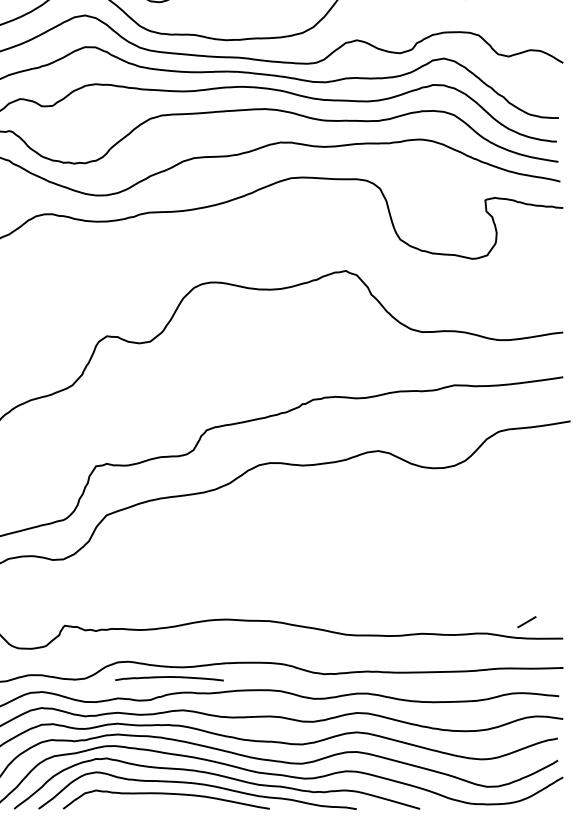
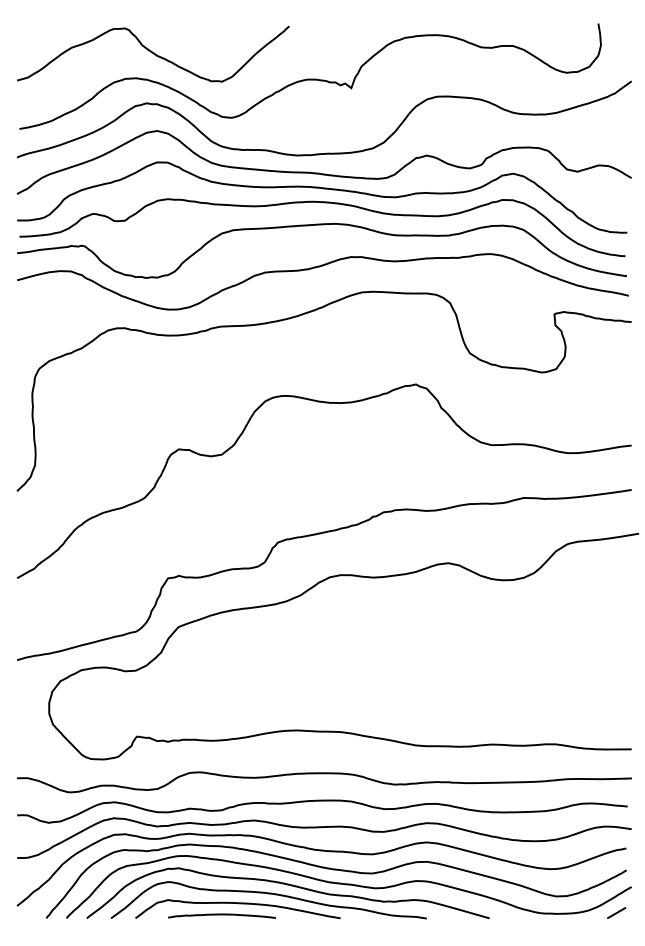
line: (526, 621) -> (616, 912), moved
curve: (169, 678) -> (221, 915), moved

